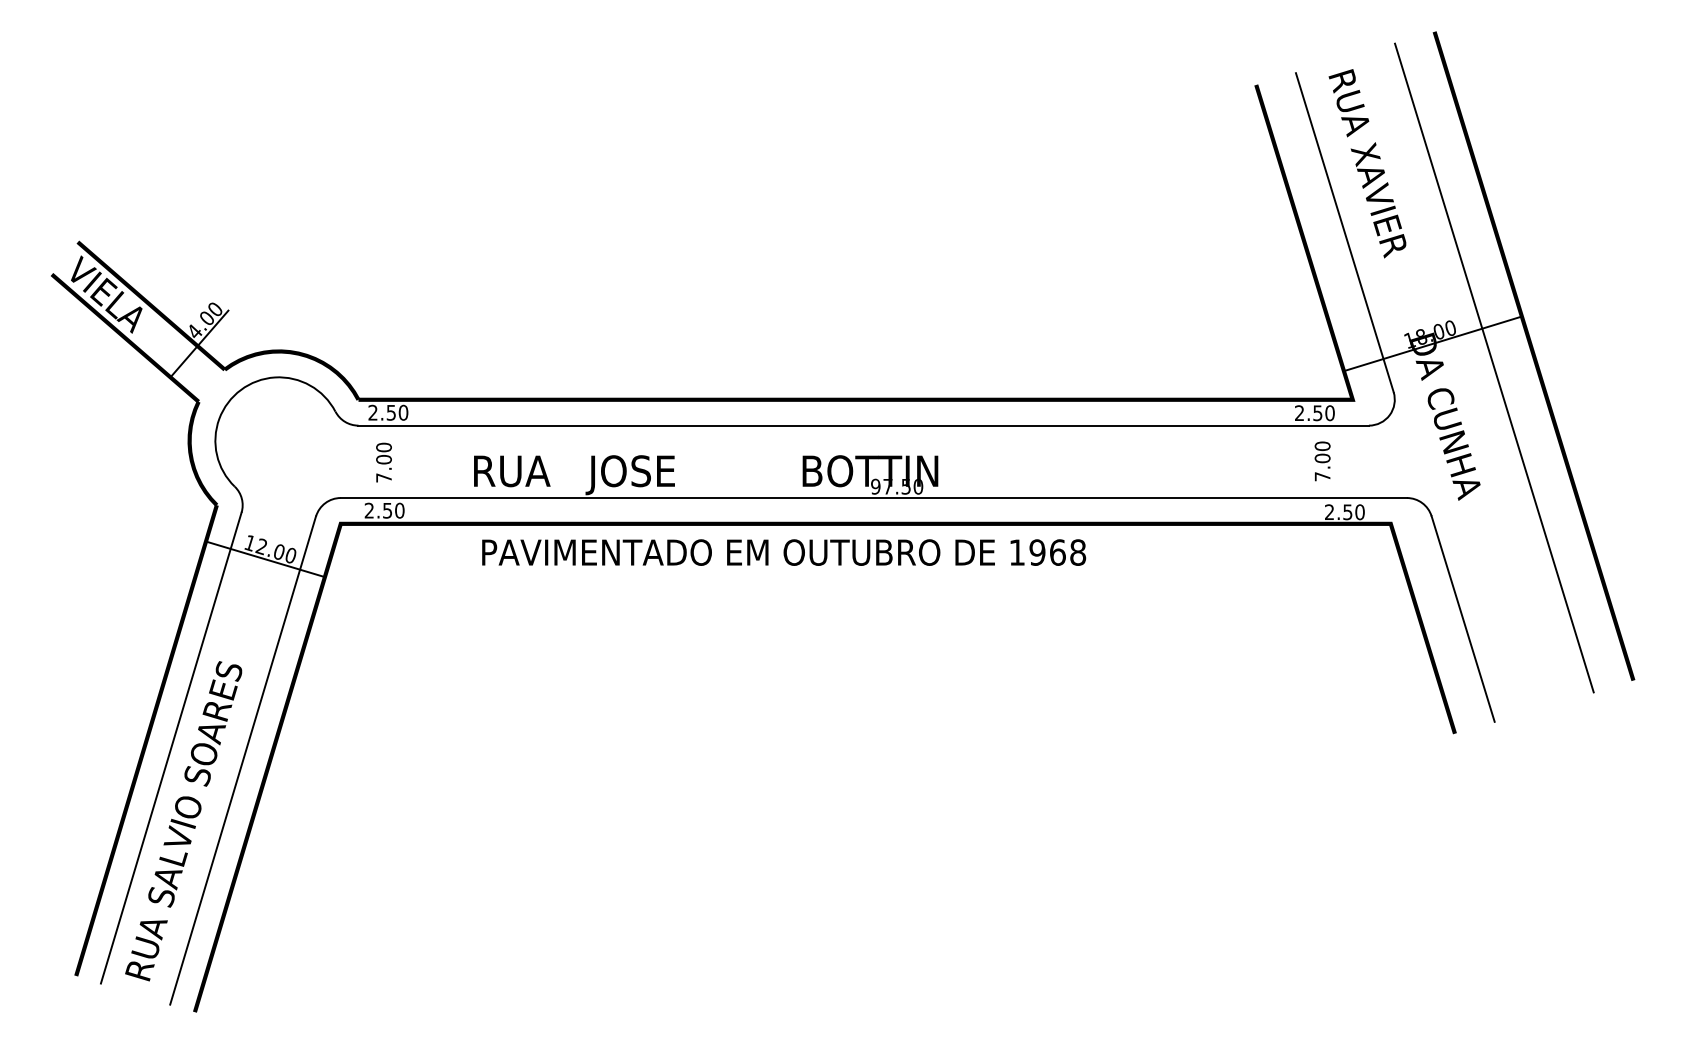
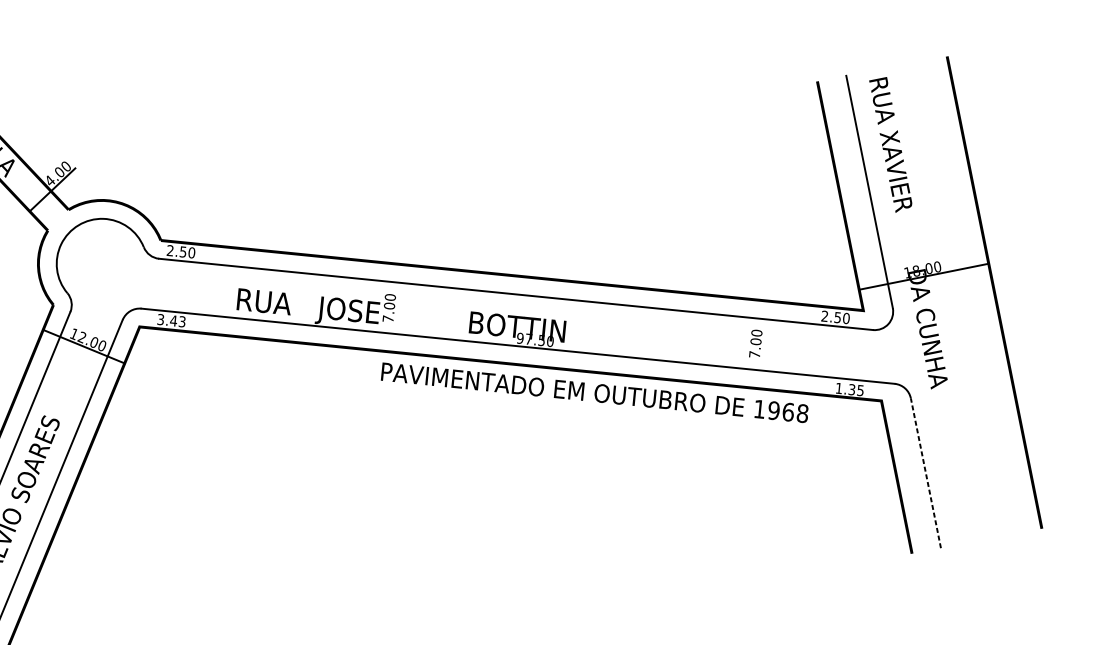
line: (1494, 367) -> (965, 297), removed
text: (1322, 461) -> (755, 343), moved
text: (383, 462) -> (388, 308), moved
text: (384, 510) -> (171, 320), 2.50 -> 3.43
text: (1344, 512) -> (849, 389), 2.50 -> 1.35
text: (784, 552) -> (595, 392), moved
line: (1463, 619) -> (926, 473), solid -> dashed

